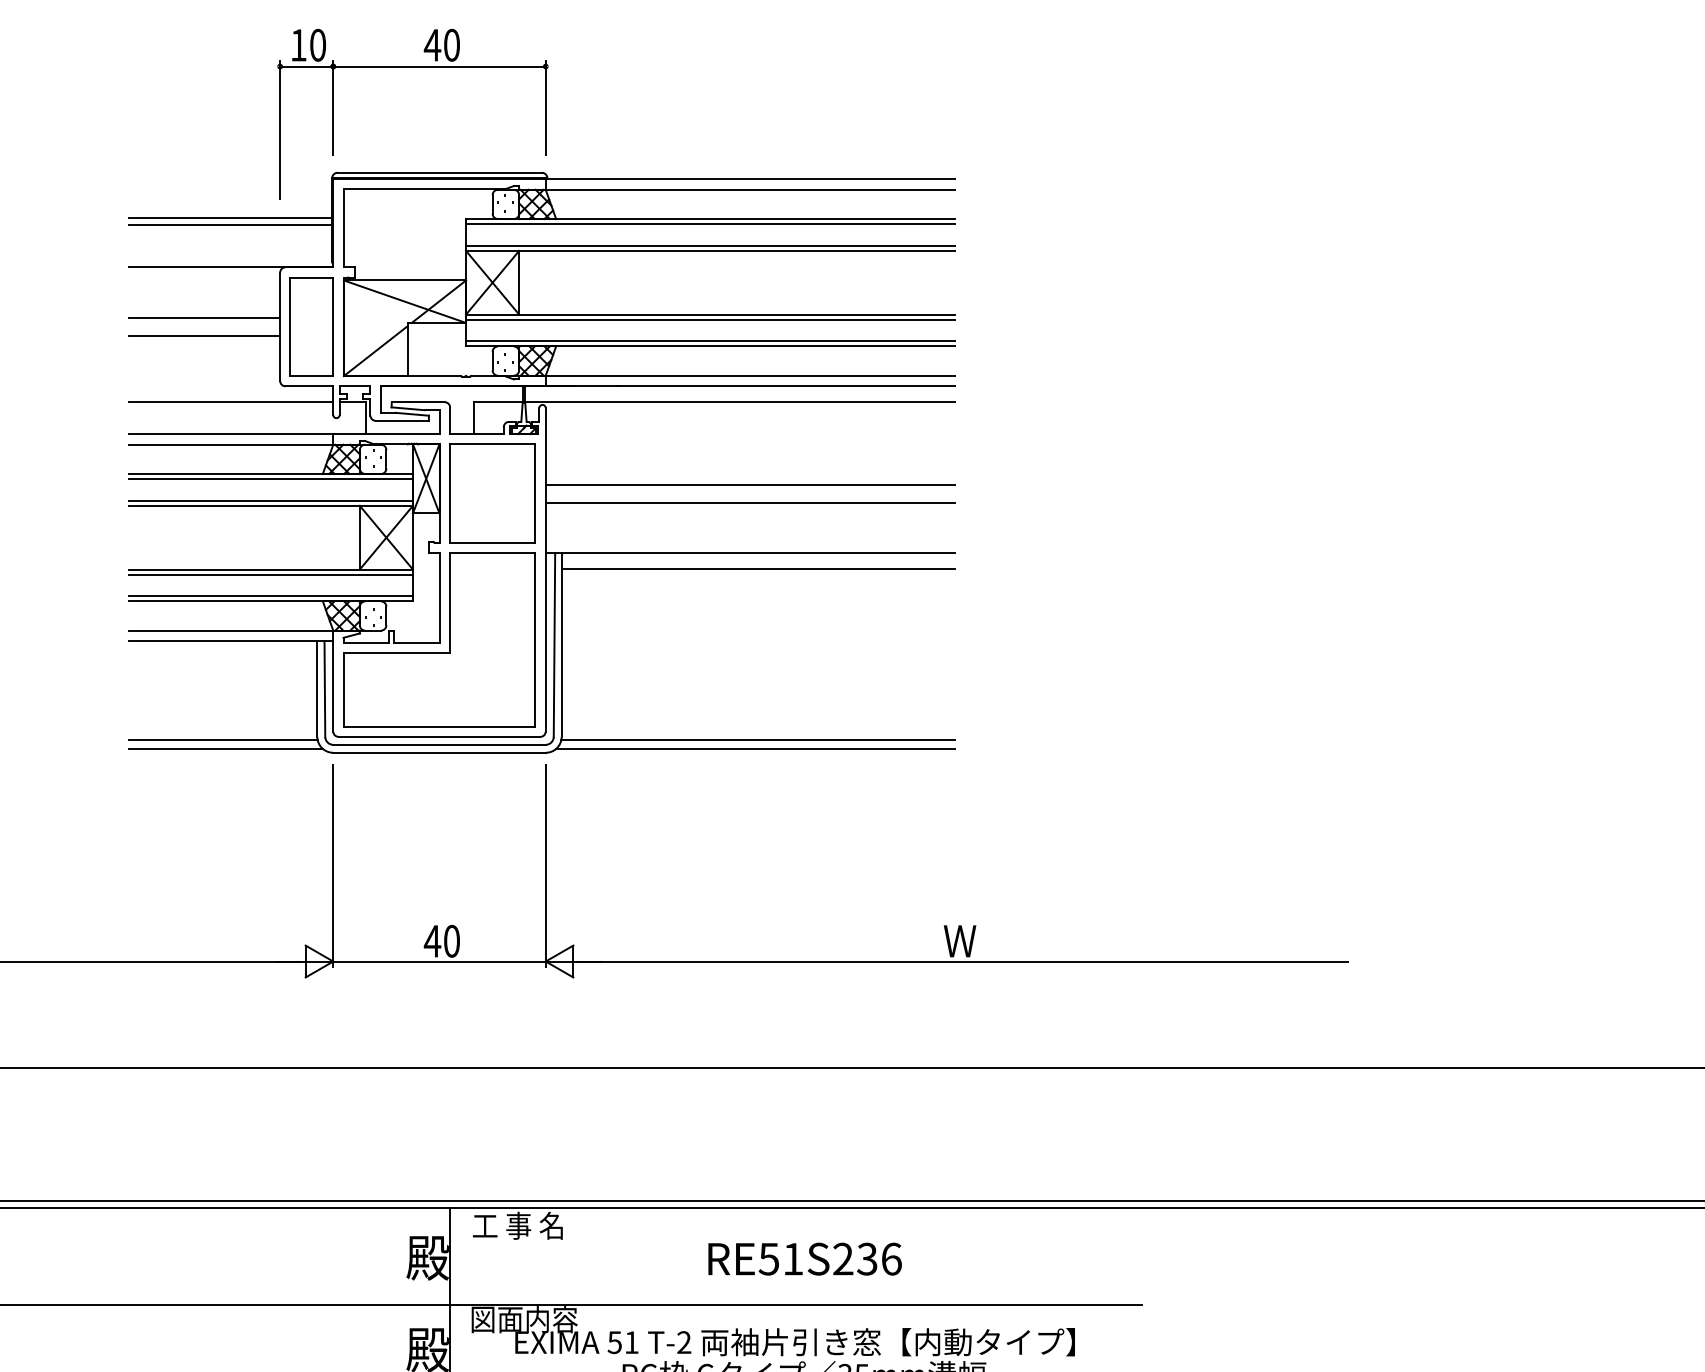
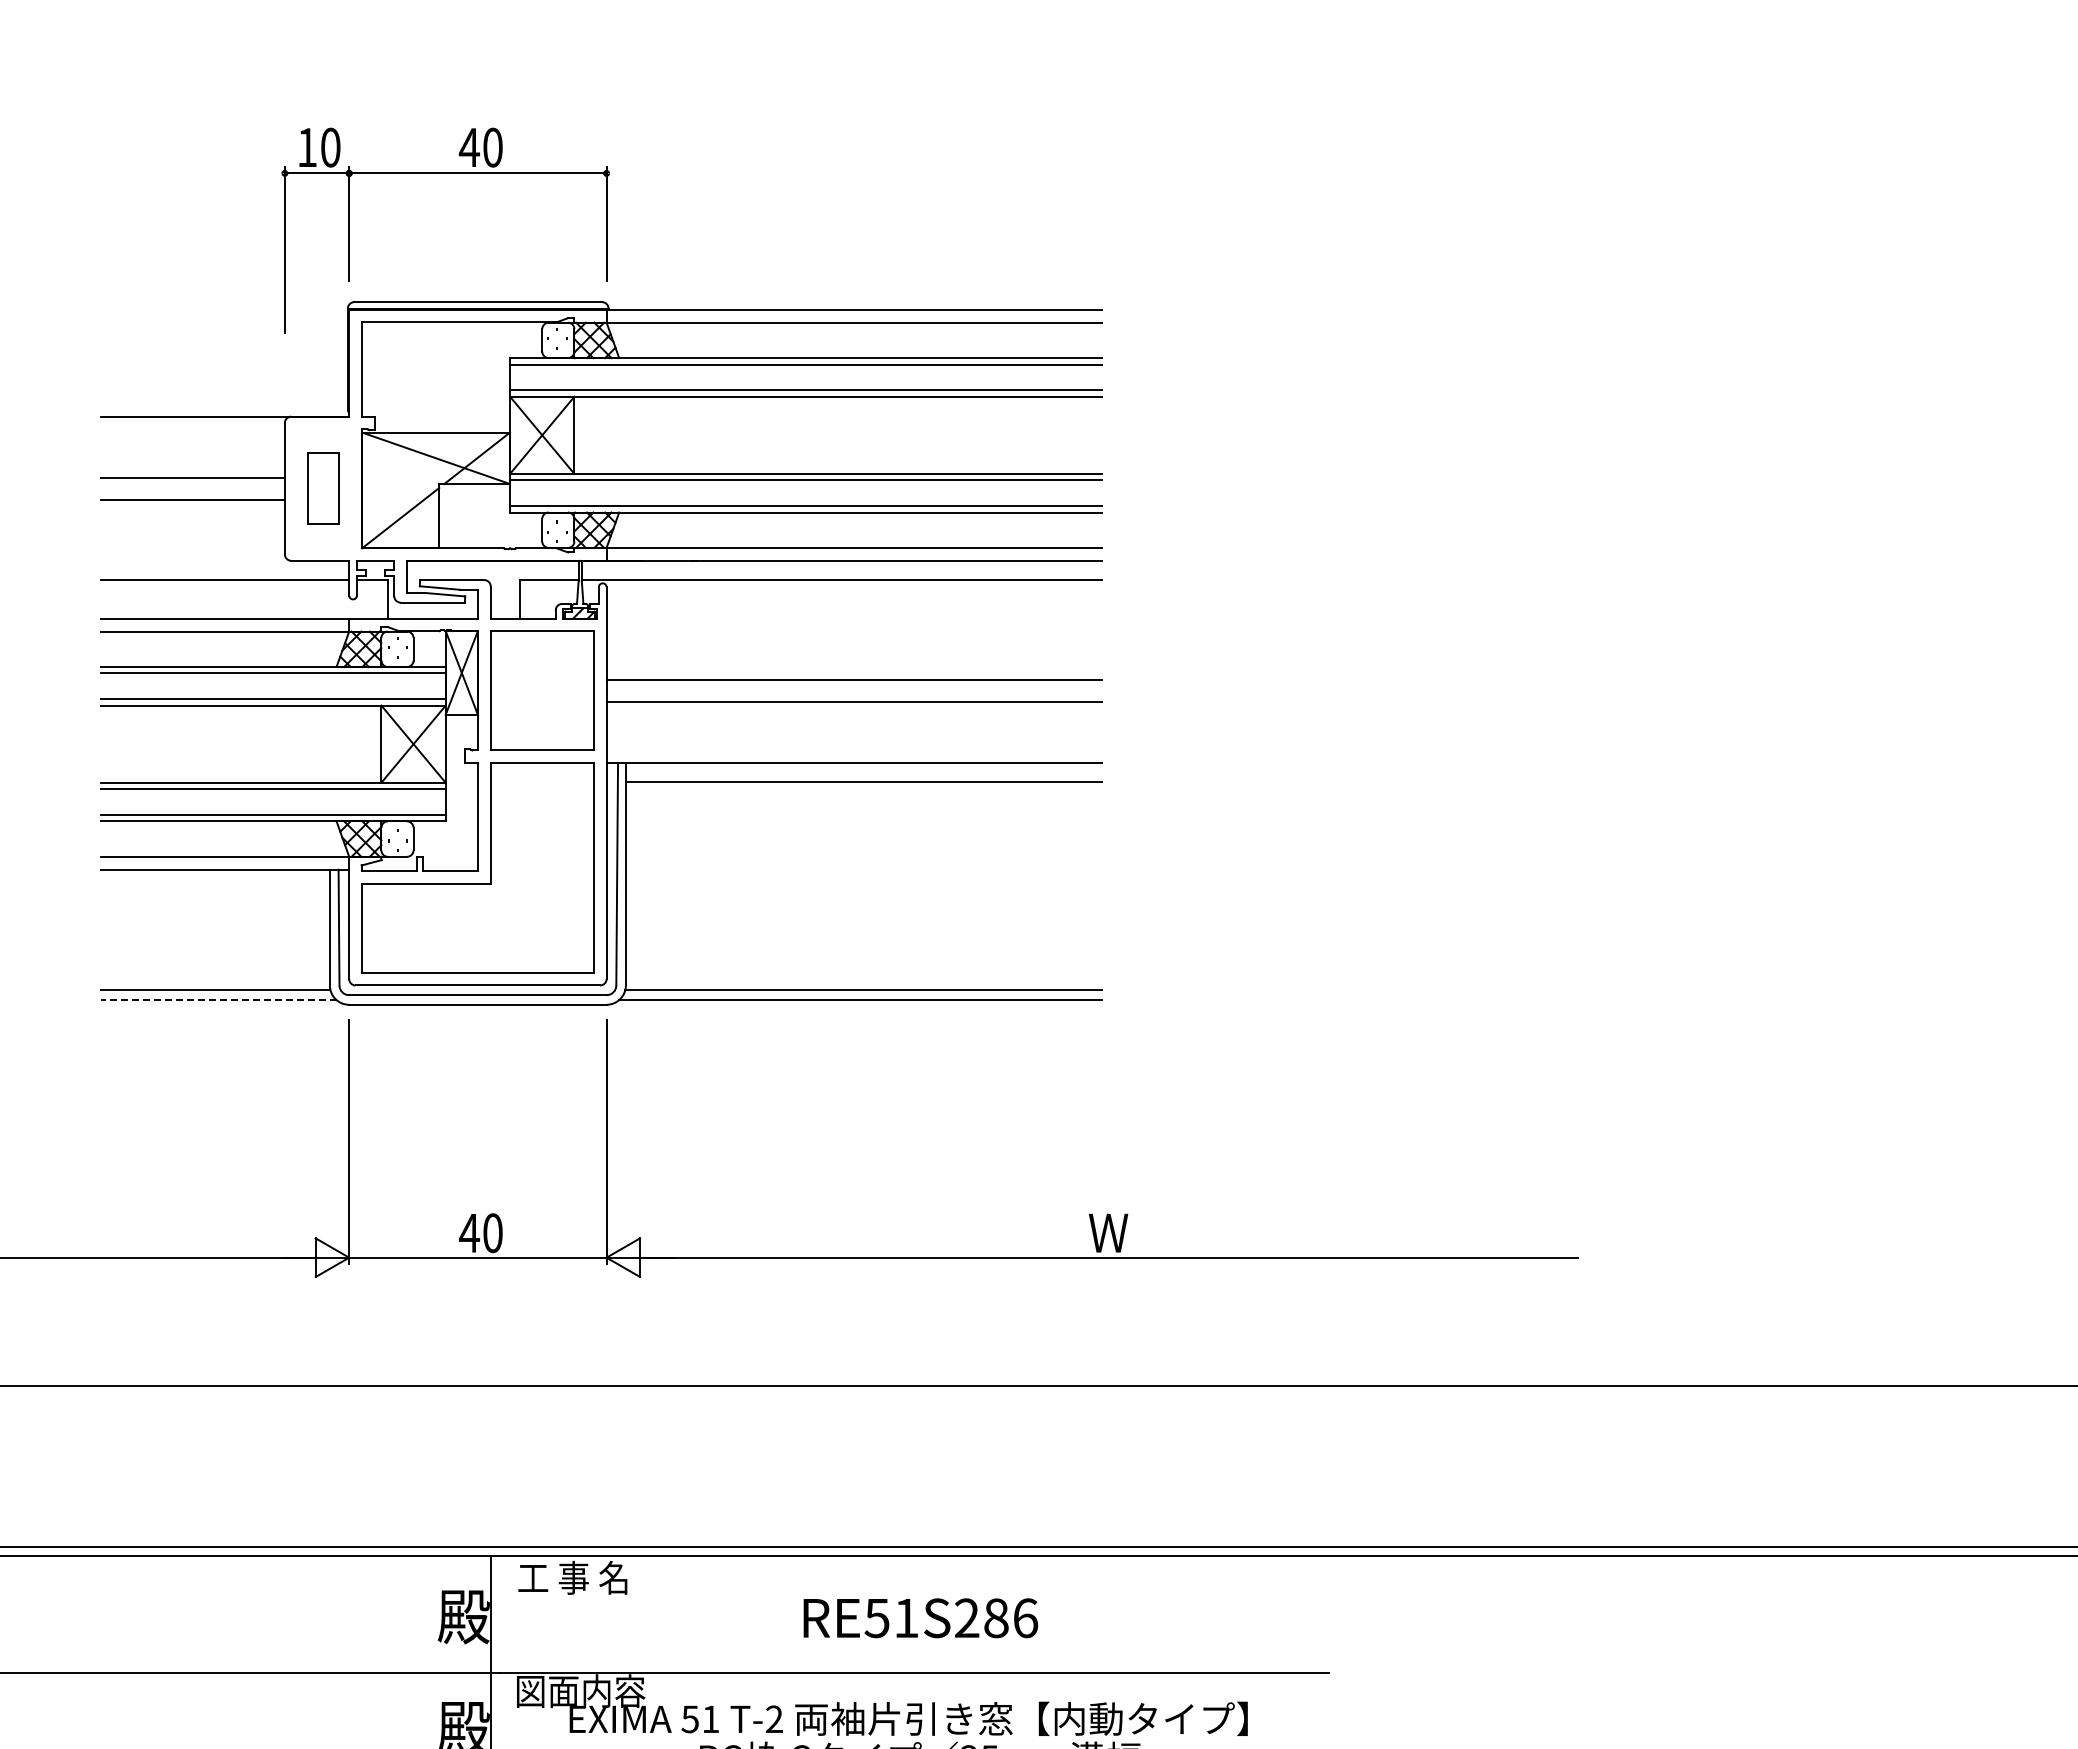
line: (230, 217) -> (224, 356), removed
line: (230, 225) -> (224, 365), removed
part: (311, 326) -> (322, 488), size x0.6
line: (226, 749) -> (219, 1000), solid -> dashed
text: (866, 1259) -> (995, 1618), RE51S236 -> RE51S286

